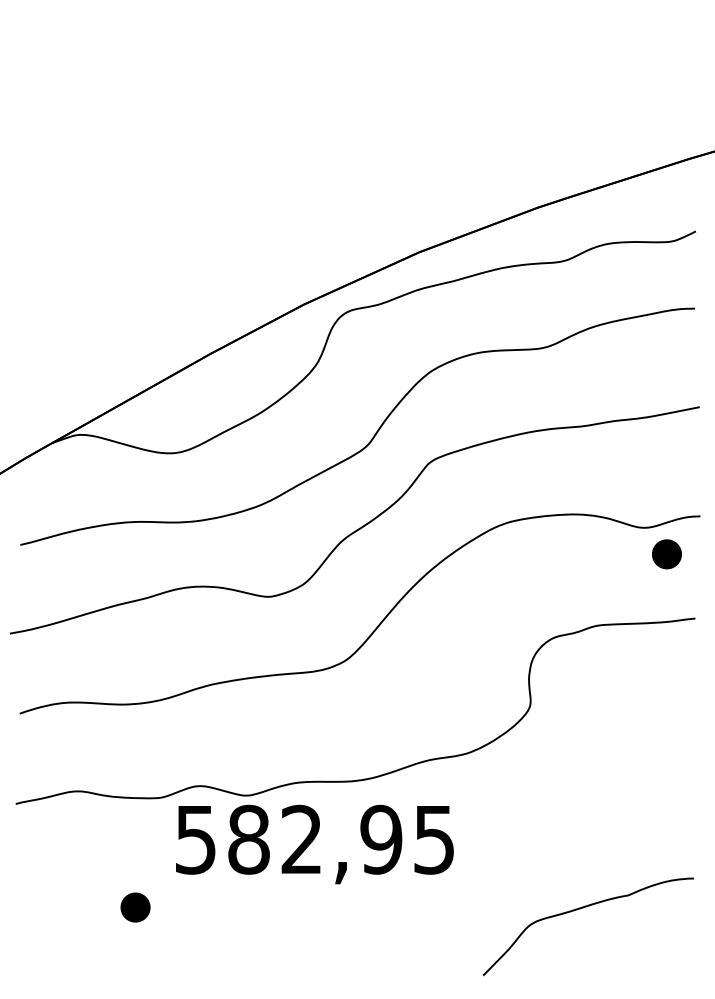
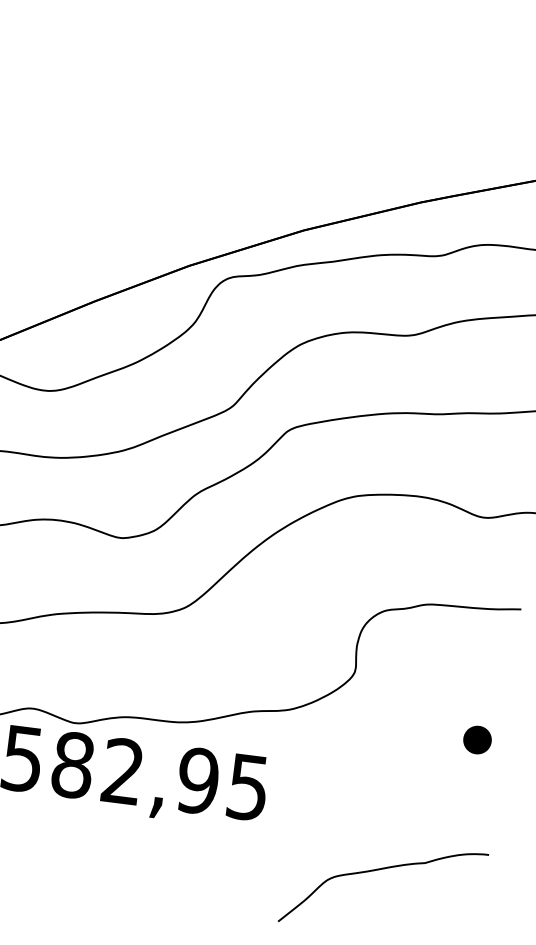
part: (666, 554) -> (477, 740), moved

